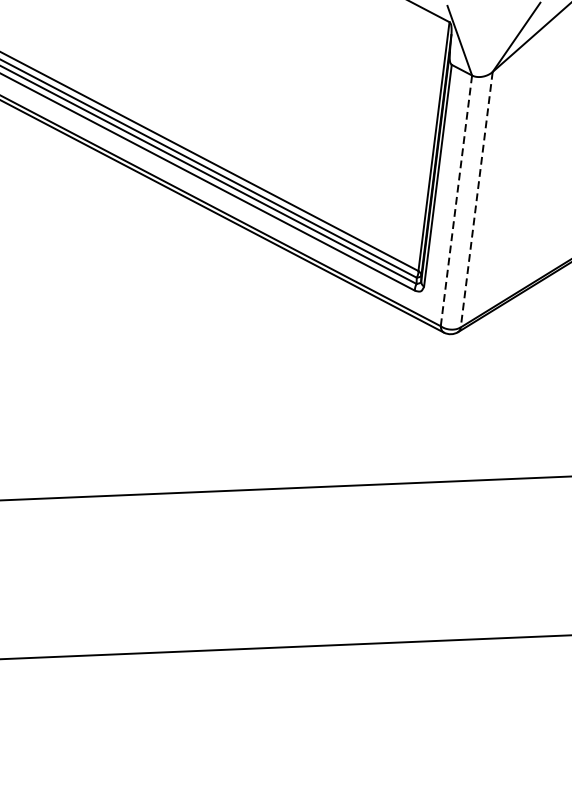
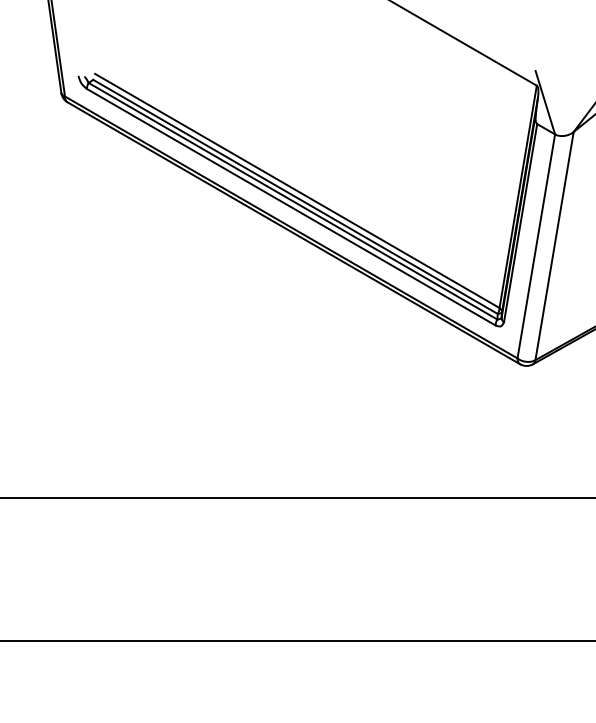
line: (456, 200) -> (536, 246), dashed -> solid
line: (476, 200) -> (554, 246), dashed -> solid

